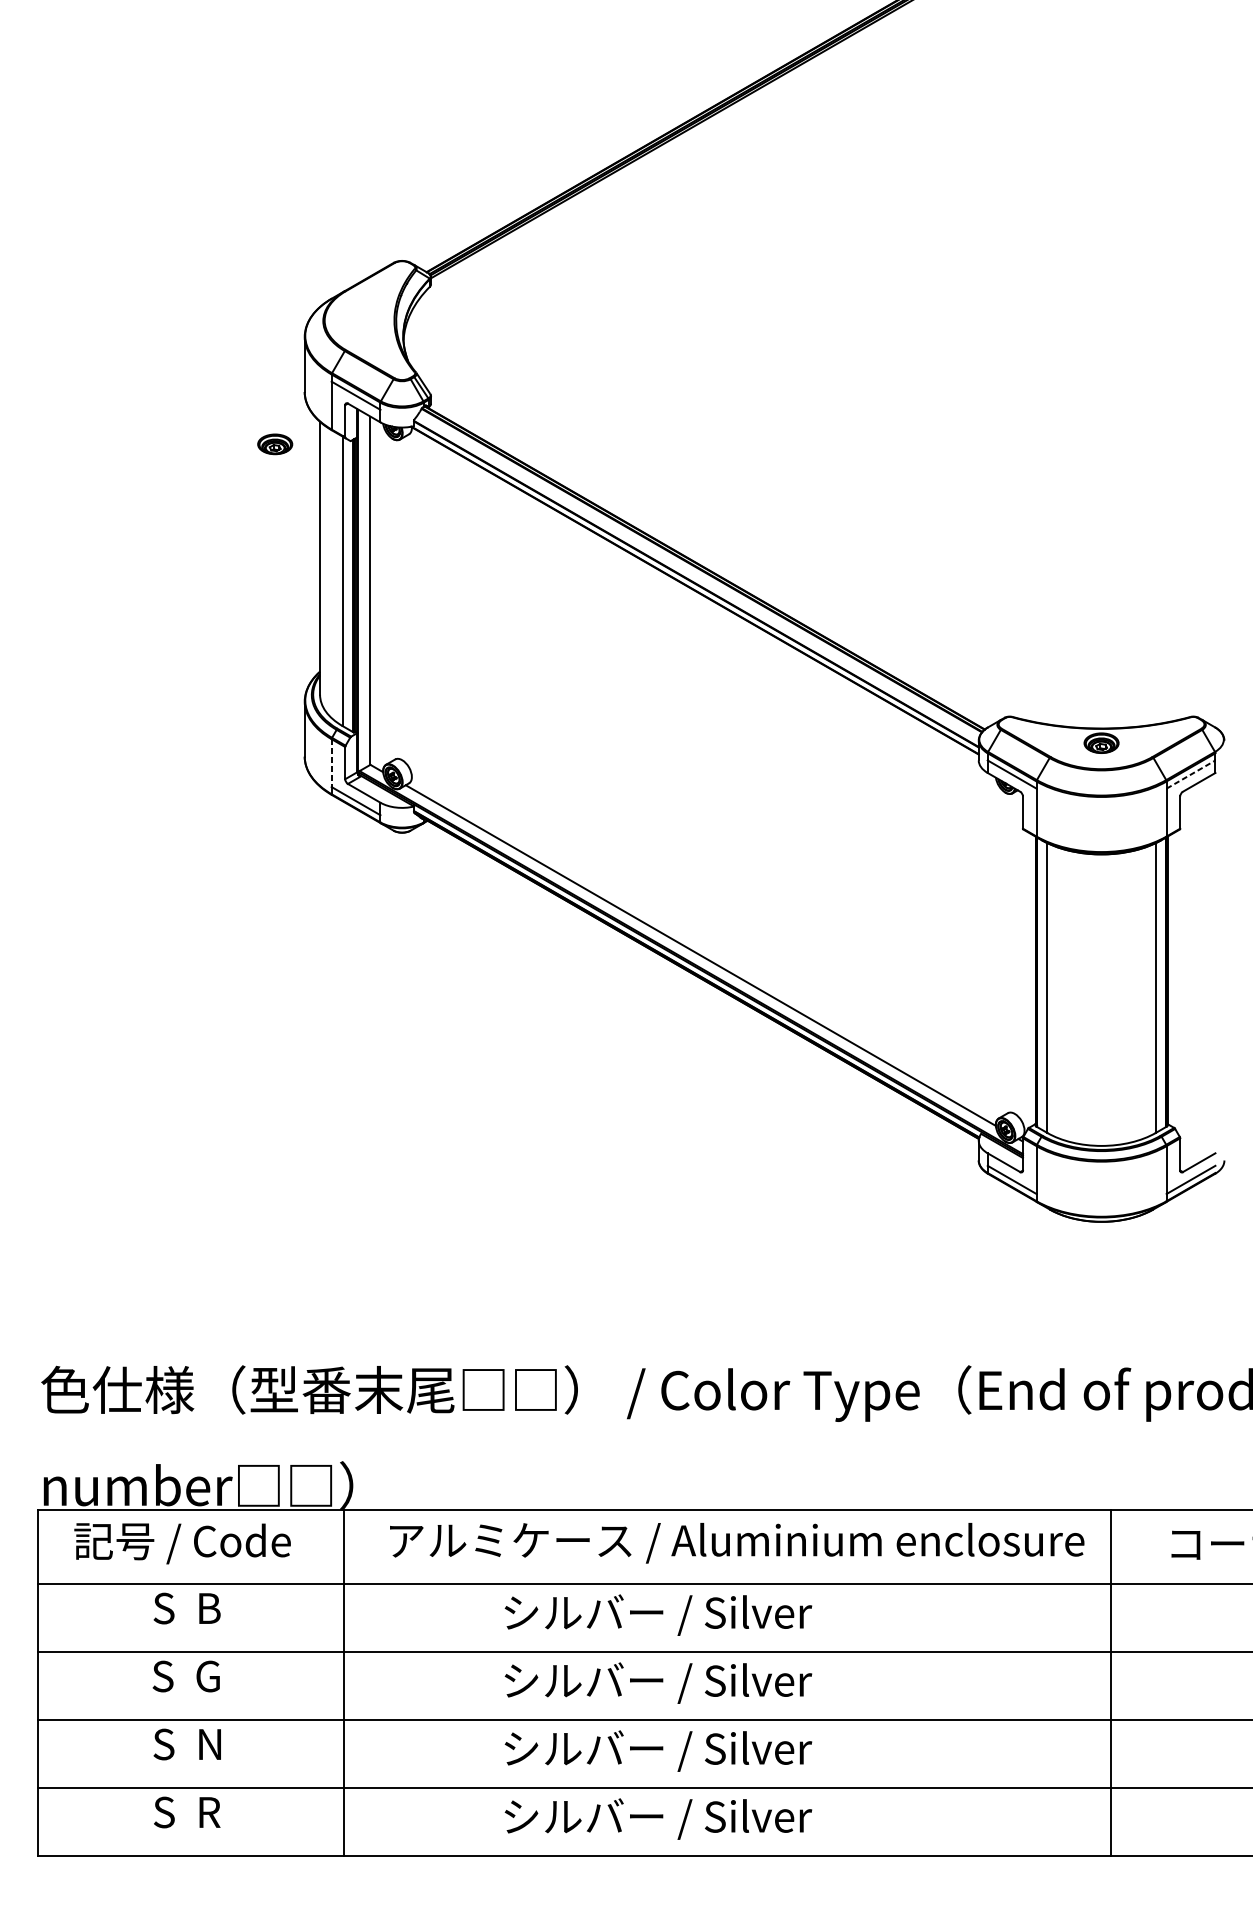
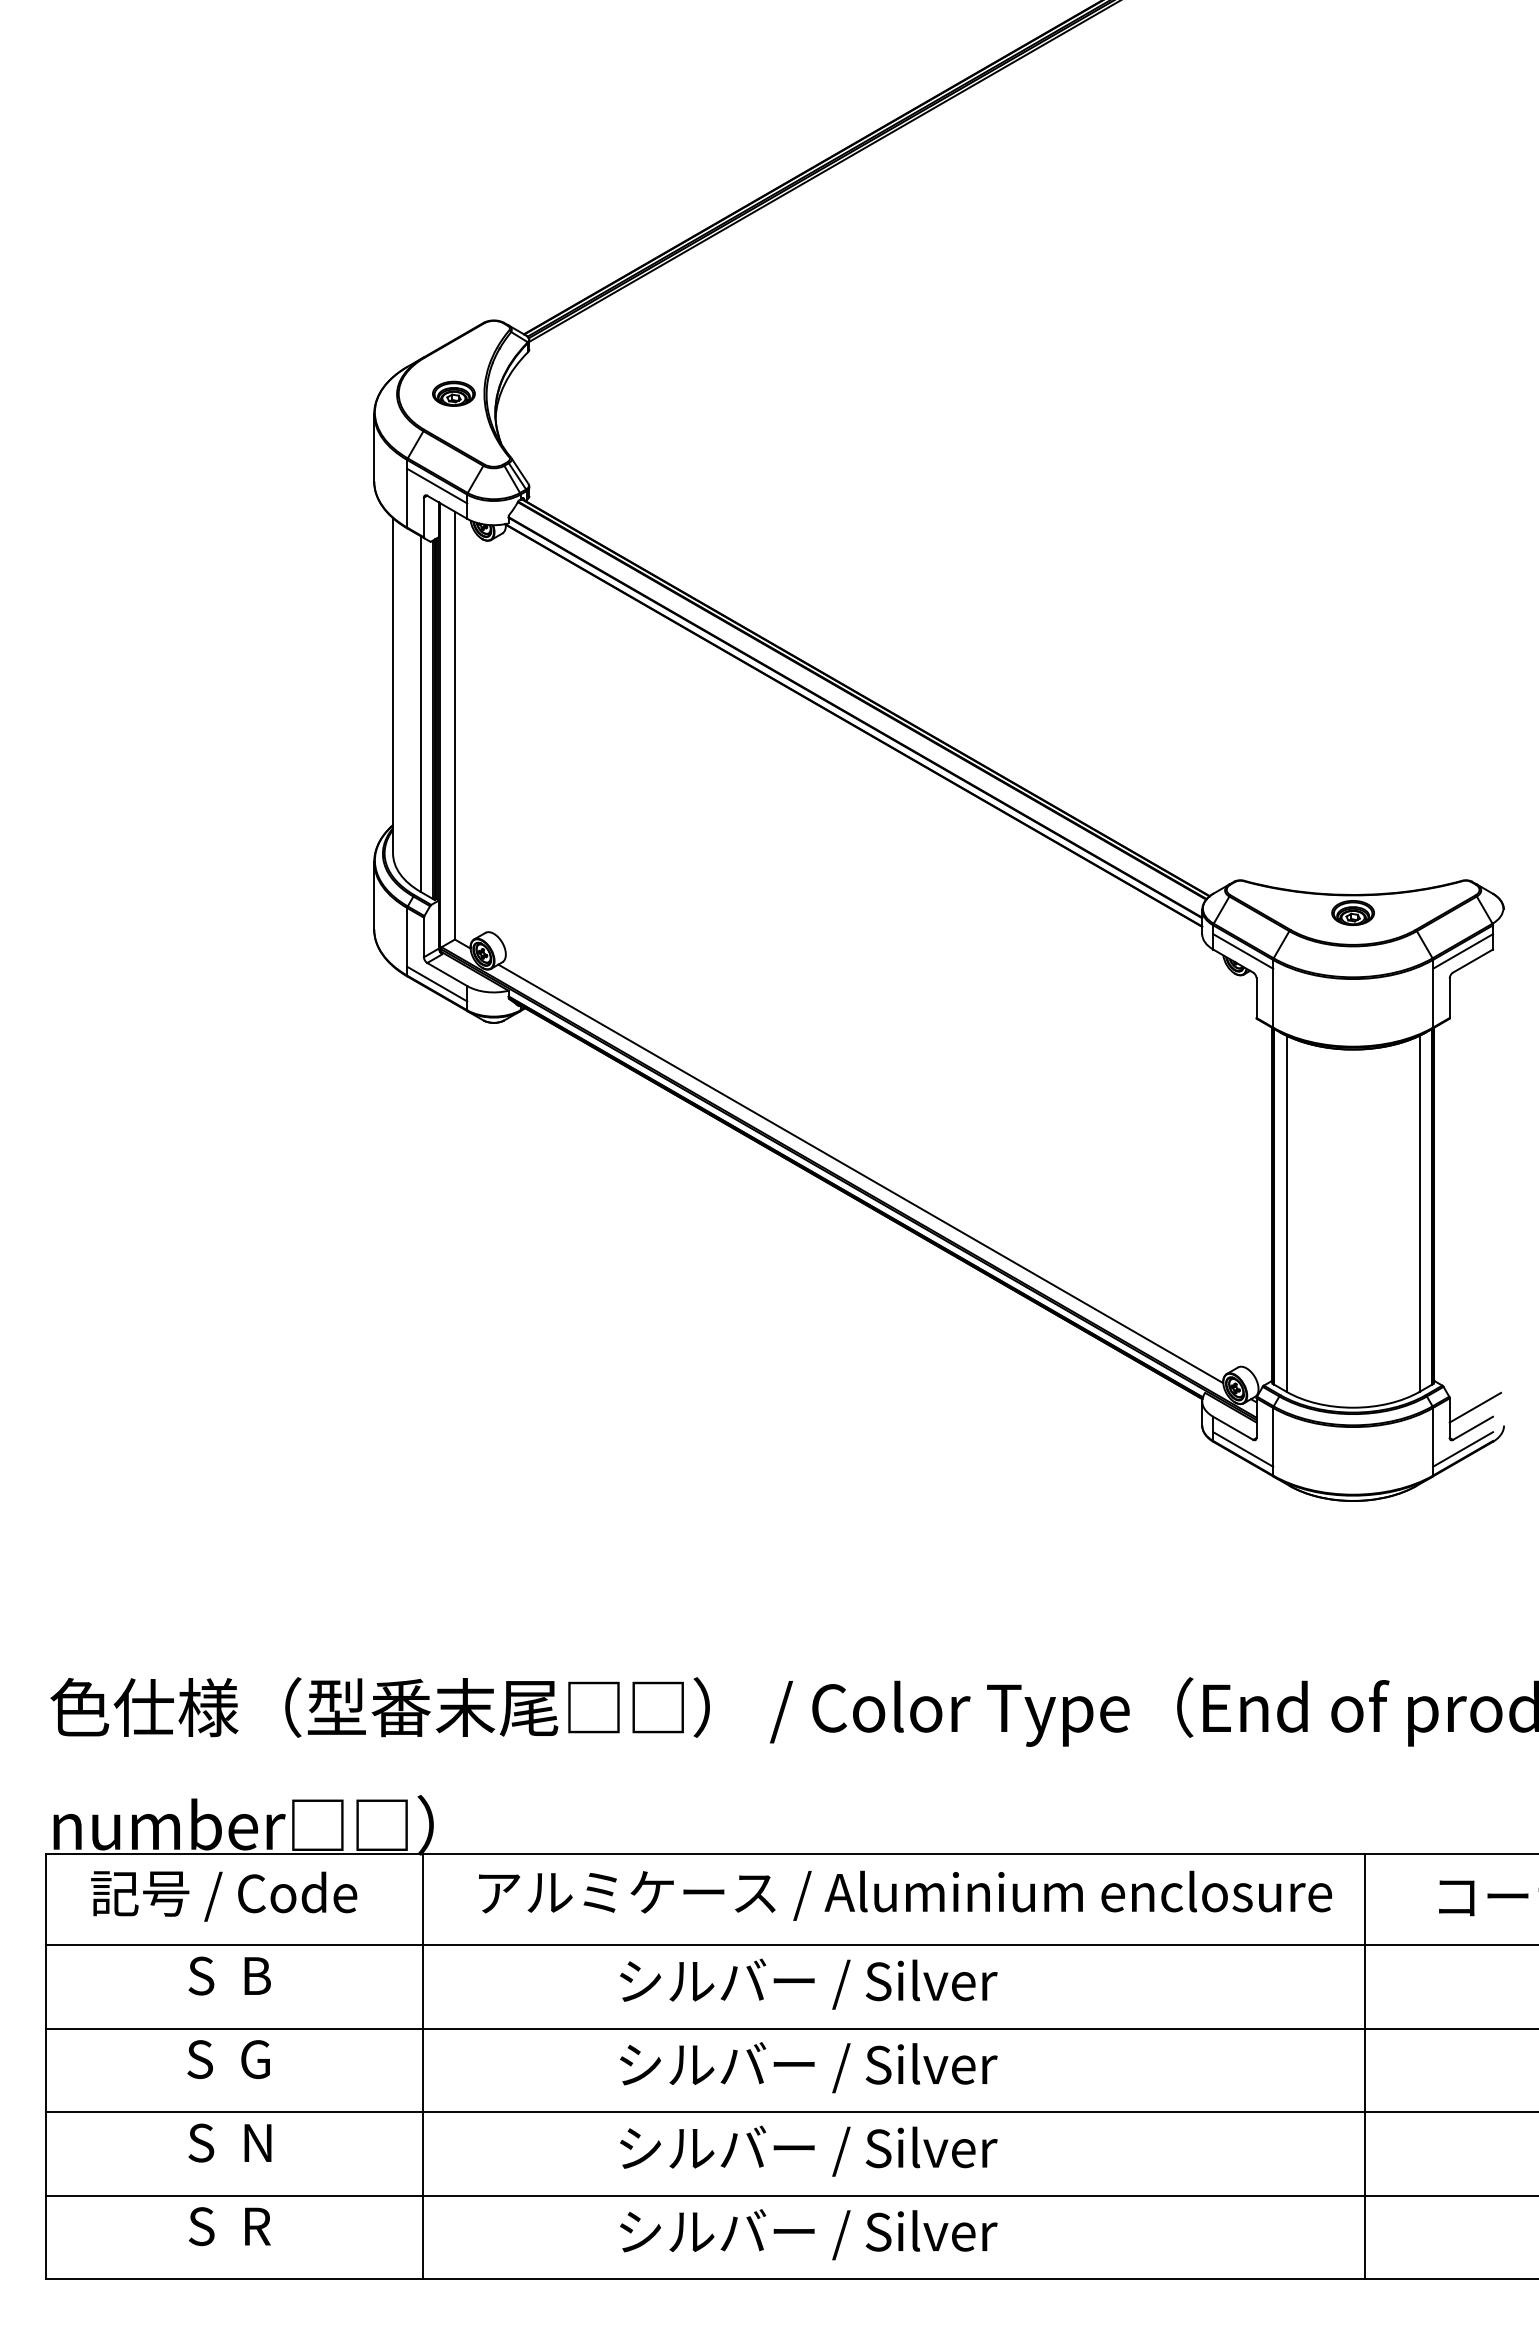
part: (274, 444) -> (453, 393), moved
line: (331, 763) -> (407, 937), dashed -> solid
line: (1191, 774) -> (1463, 951), dashed -> solid
line: (1201, 1145) -> (1475, 1407), added

